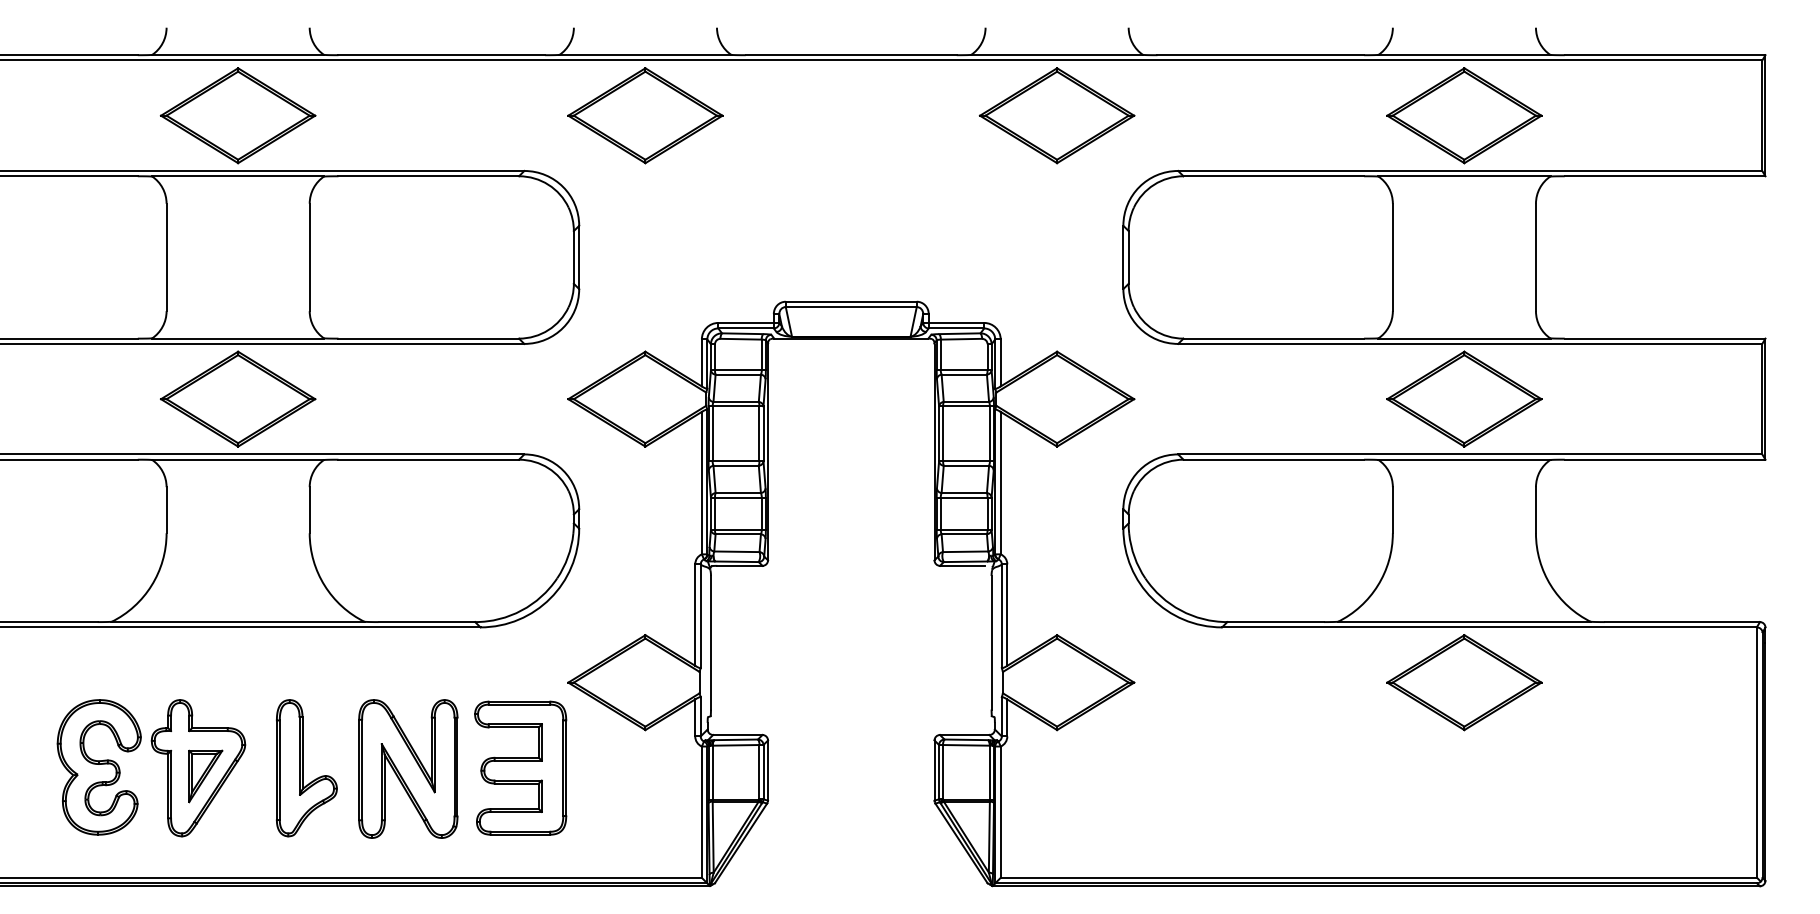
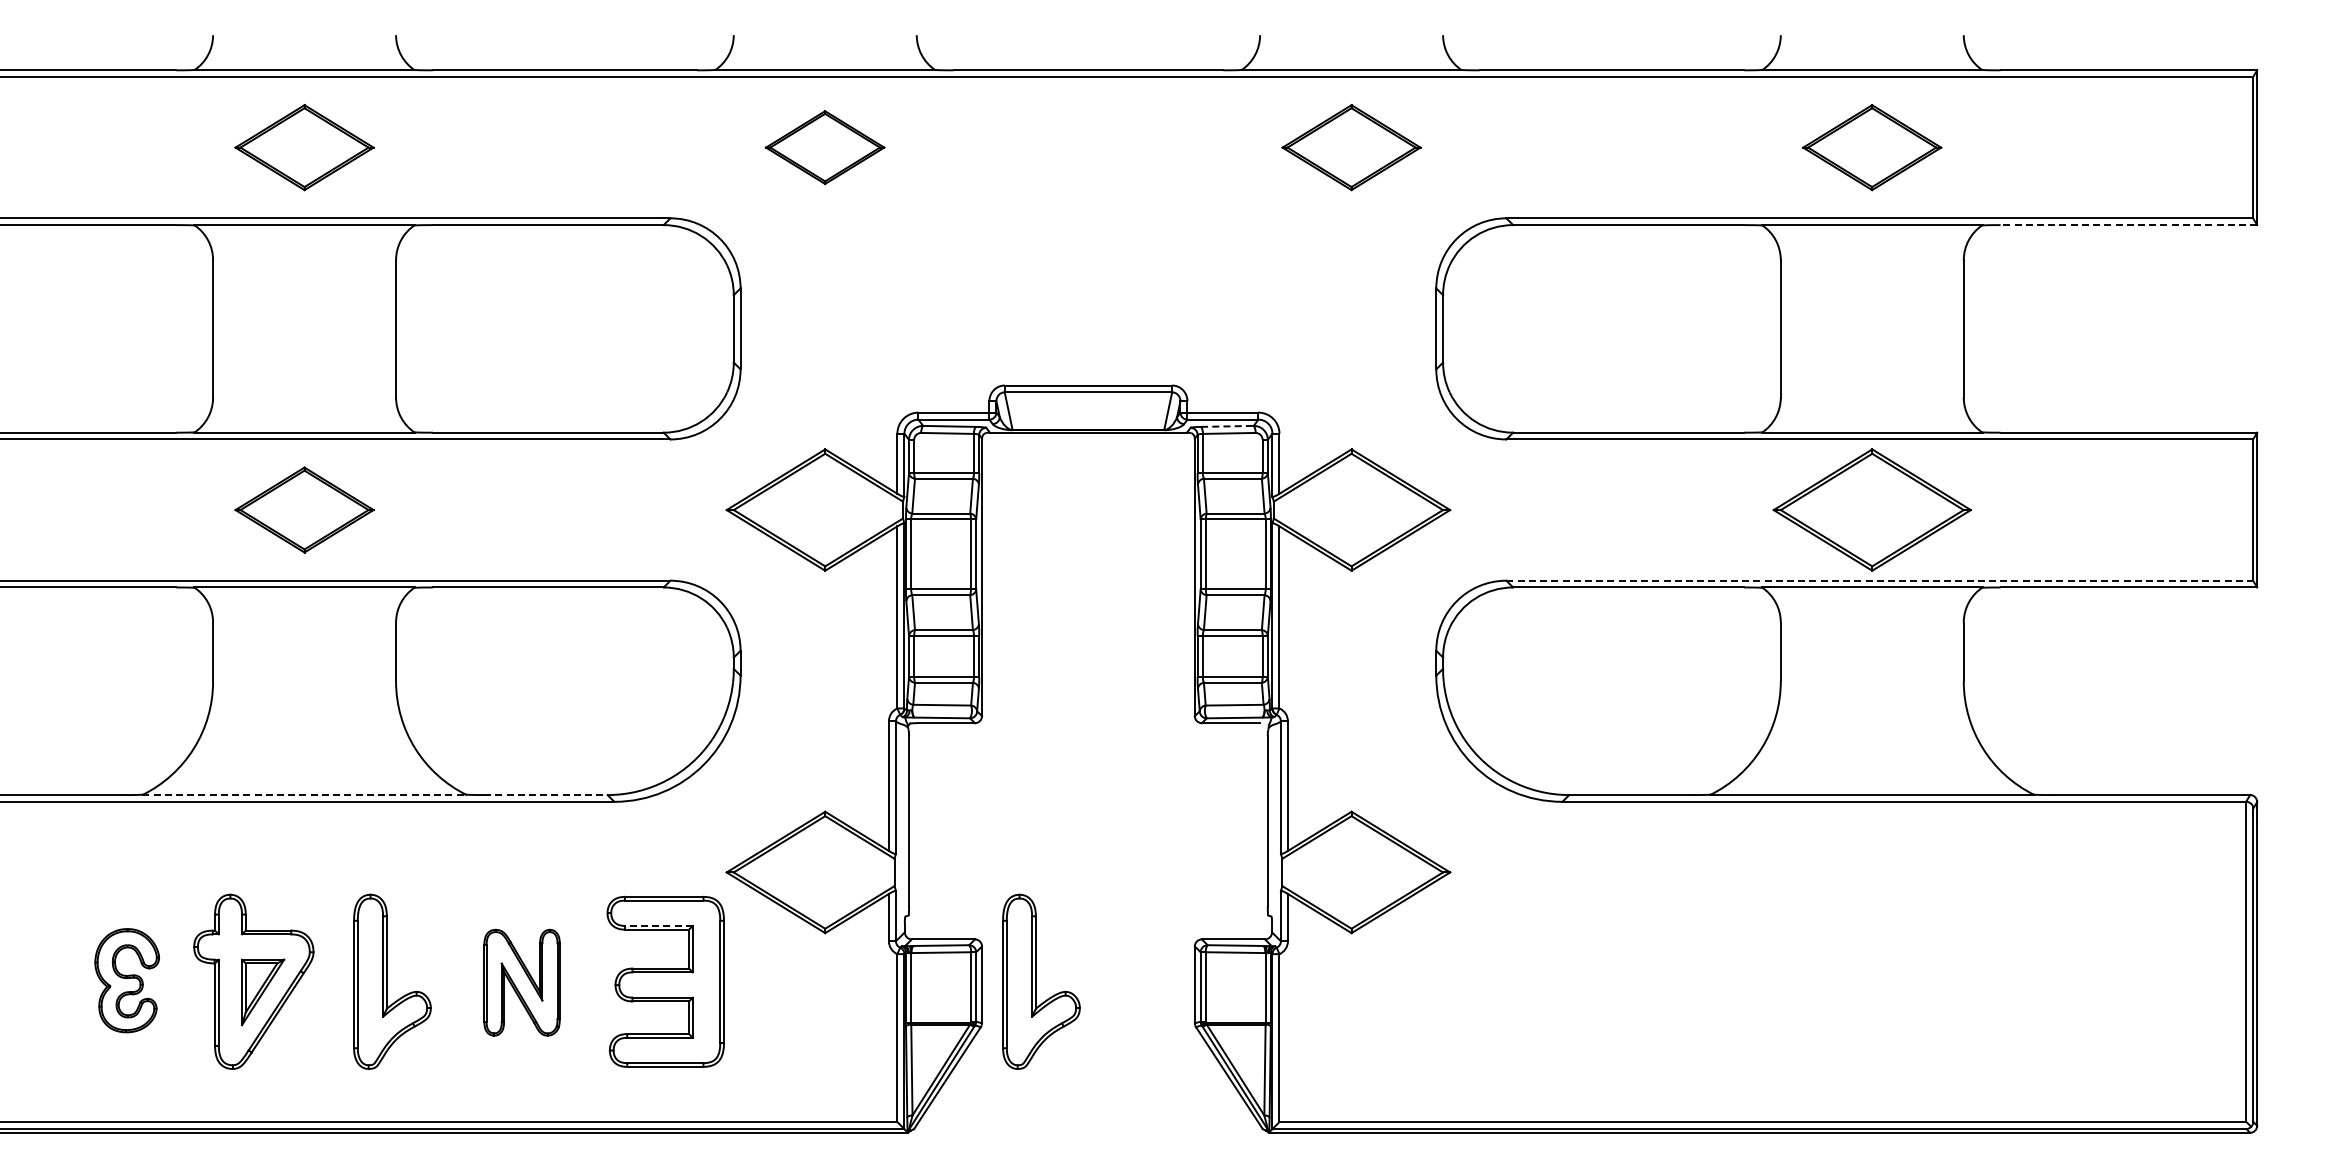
part: (238, 115) -> (304, 147), size x0.7
part: (644, 115) -> (824, 147), size x0.6
part: (1057, 115) -> (1351, 147), size x0.7
part: (1463, 115) -> (1871, 147), size x0.7
line: (1664, 176) -> (2128, 225), solid -> dashed
line: (960, 333) -> (1227, 426), solid -> dashed
part: (238, 398) -> (304, 509), size x0.7
line: (1470, 454) -> (1880, 580), solid -> dashed
line: (238, 622) -> (305, 795), solid -> dashed
line: (426, 622) -> (545, 795), solid -> dashed
part: (1463, 682) -> (1871, 872), removed
line: (514, 724) -> (658, 925), solid -> dashed
part: (99, 767) -> (127, 980), size x0.6
part: (814, 767) -> (1041, 981), added
part: (407, 768) -> (521, 982), size x0.6

